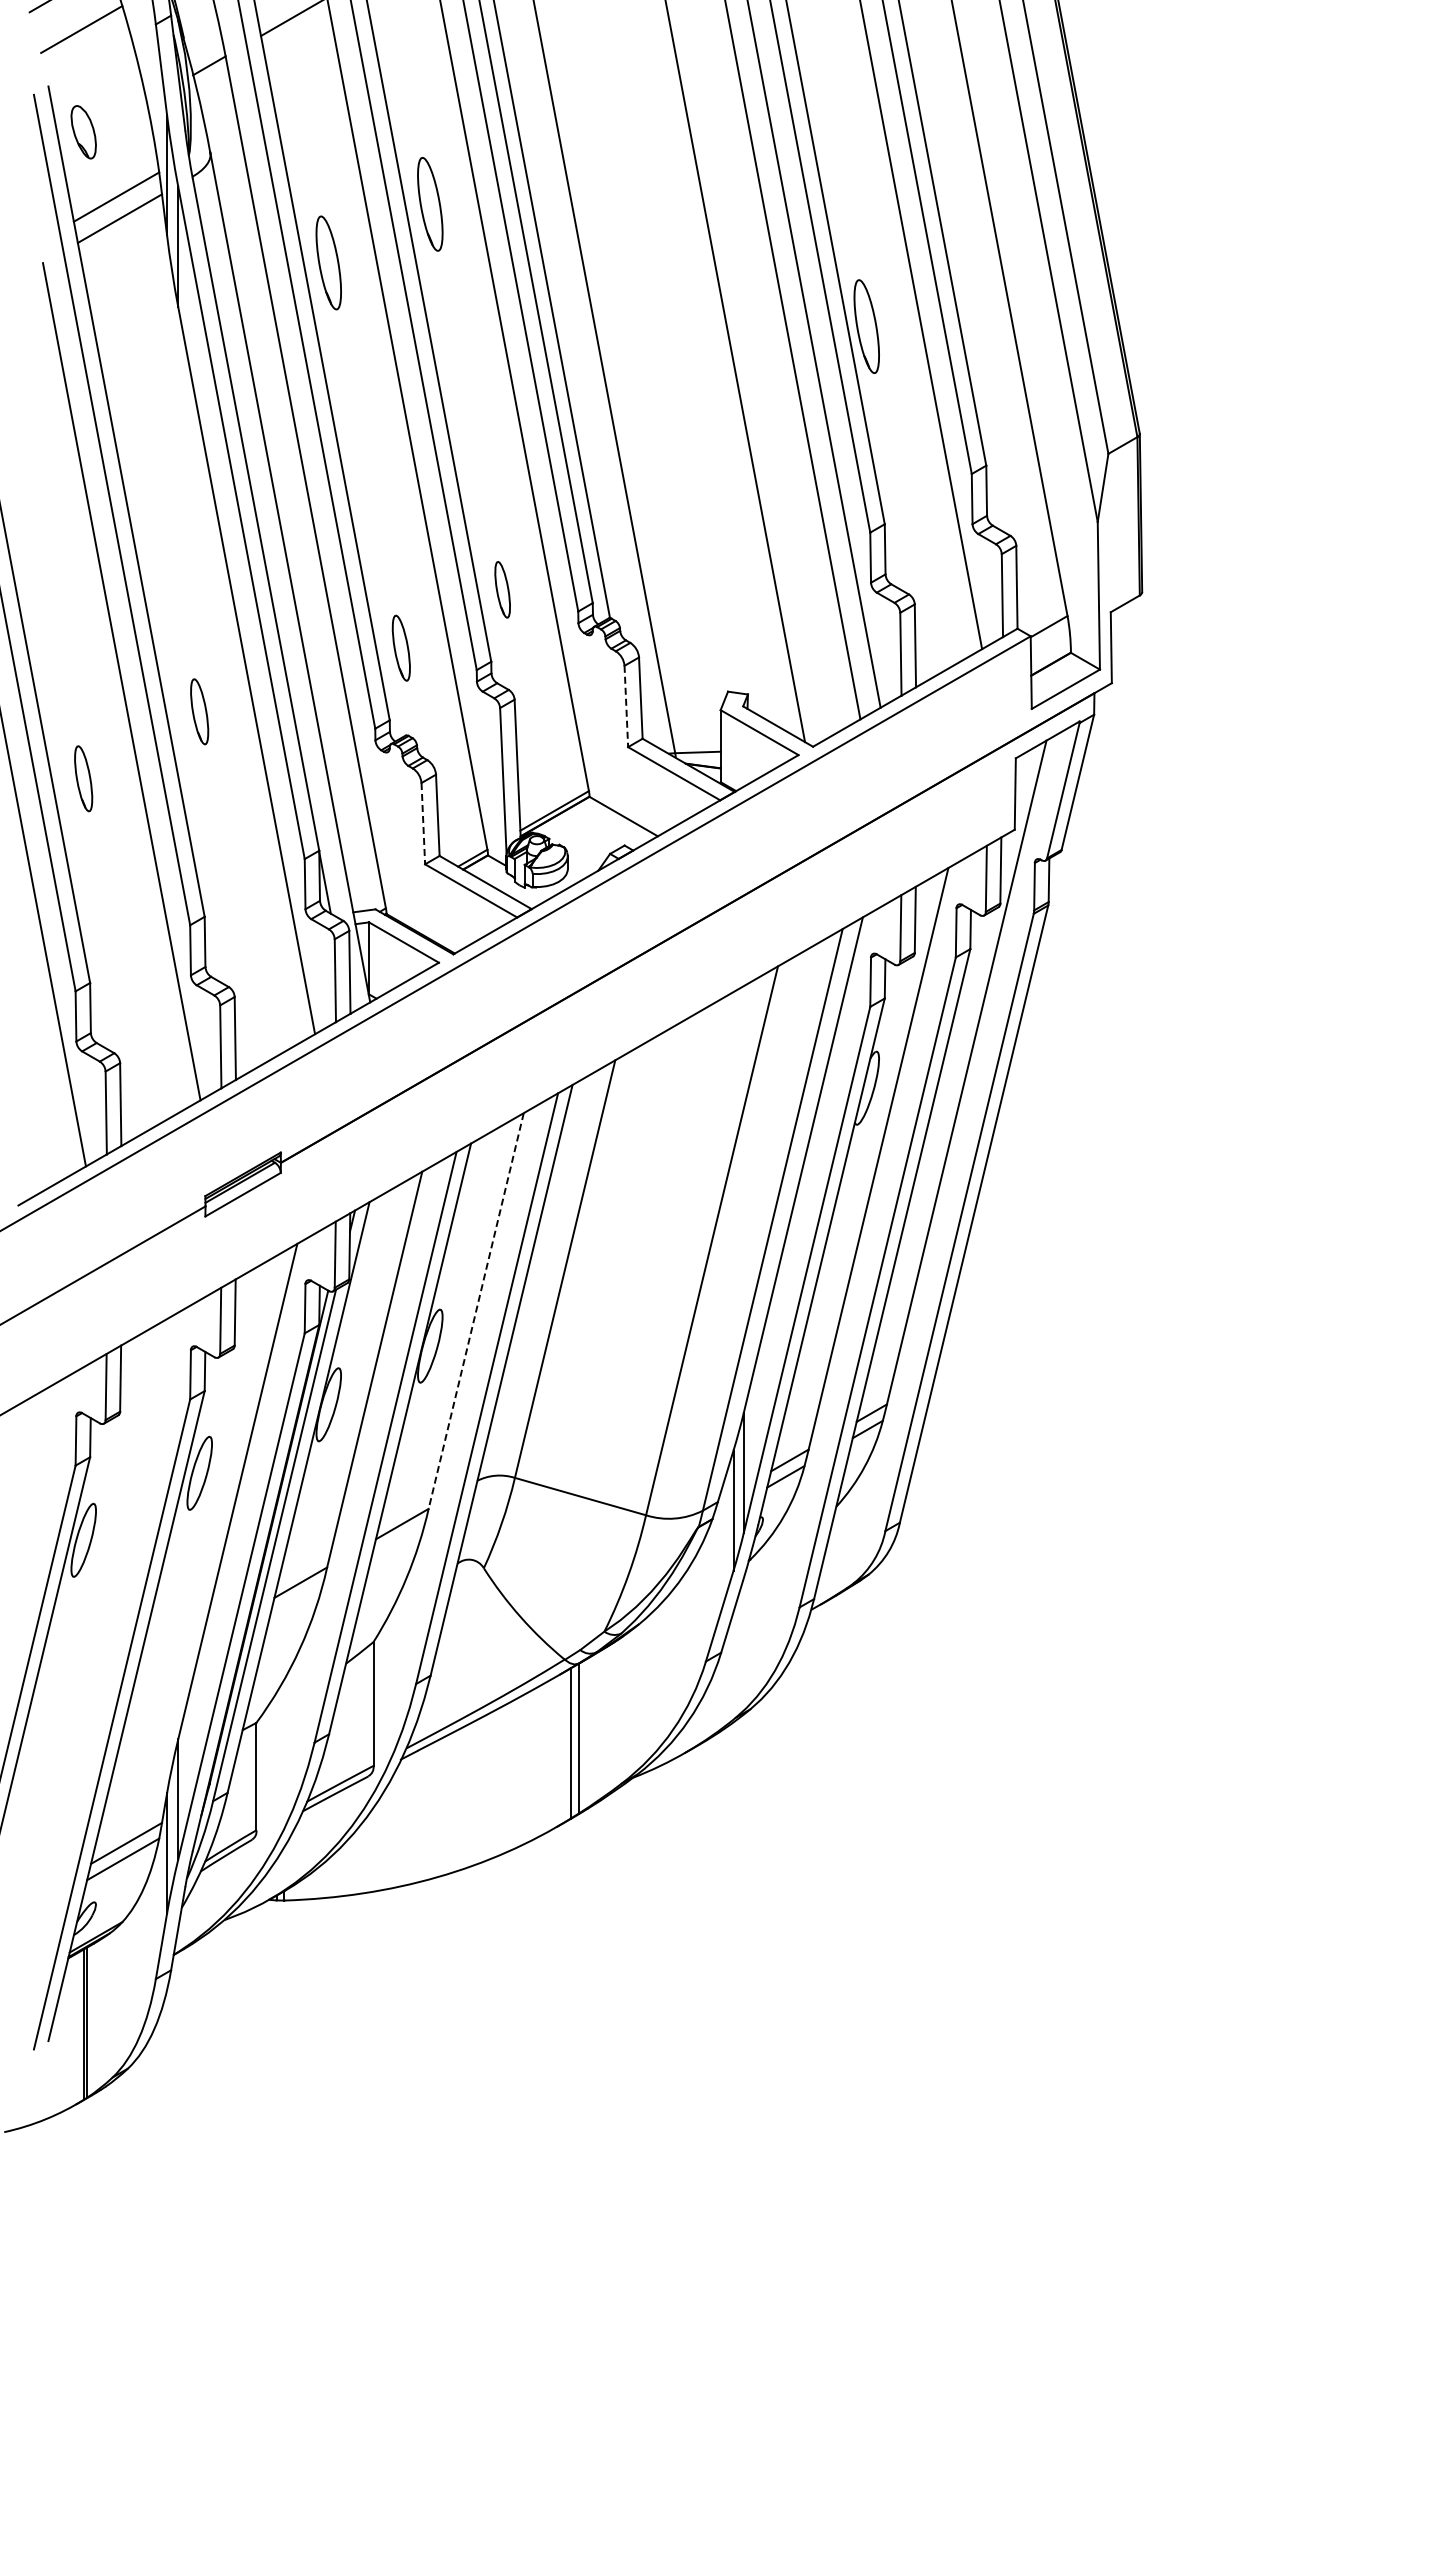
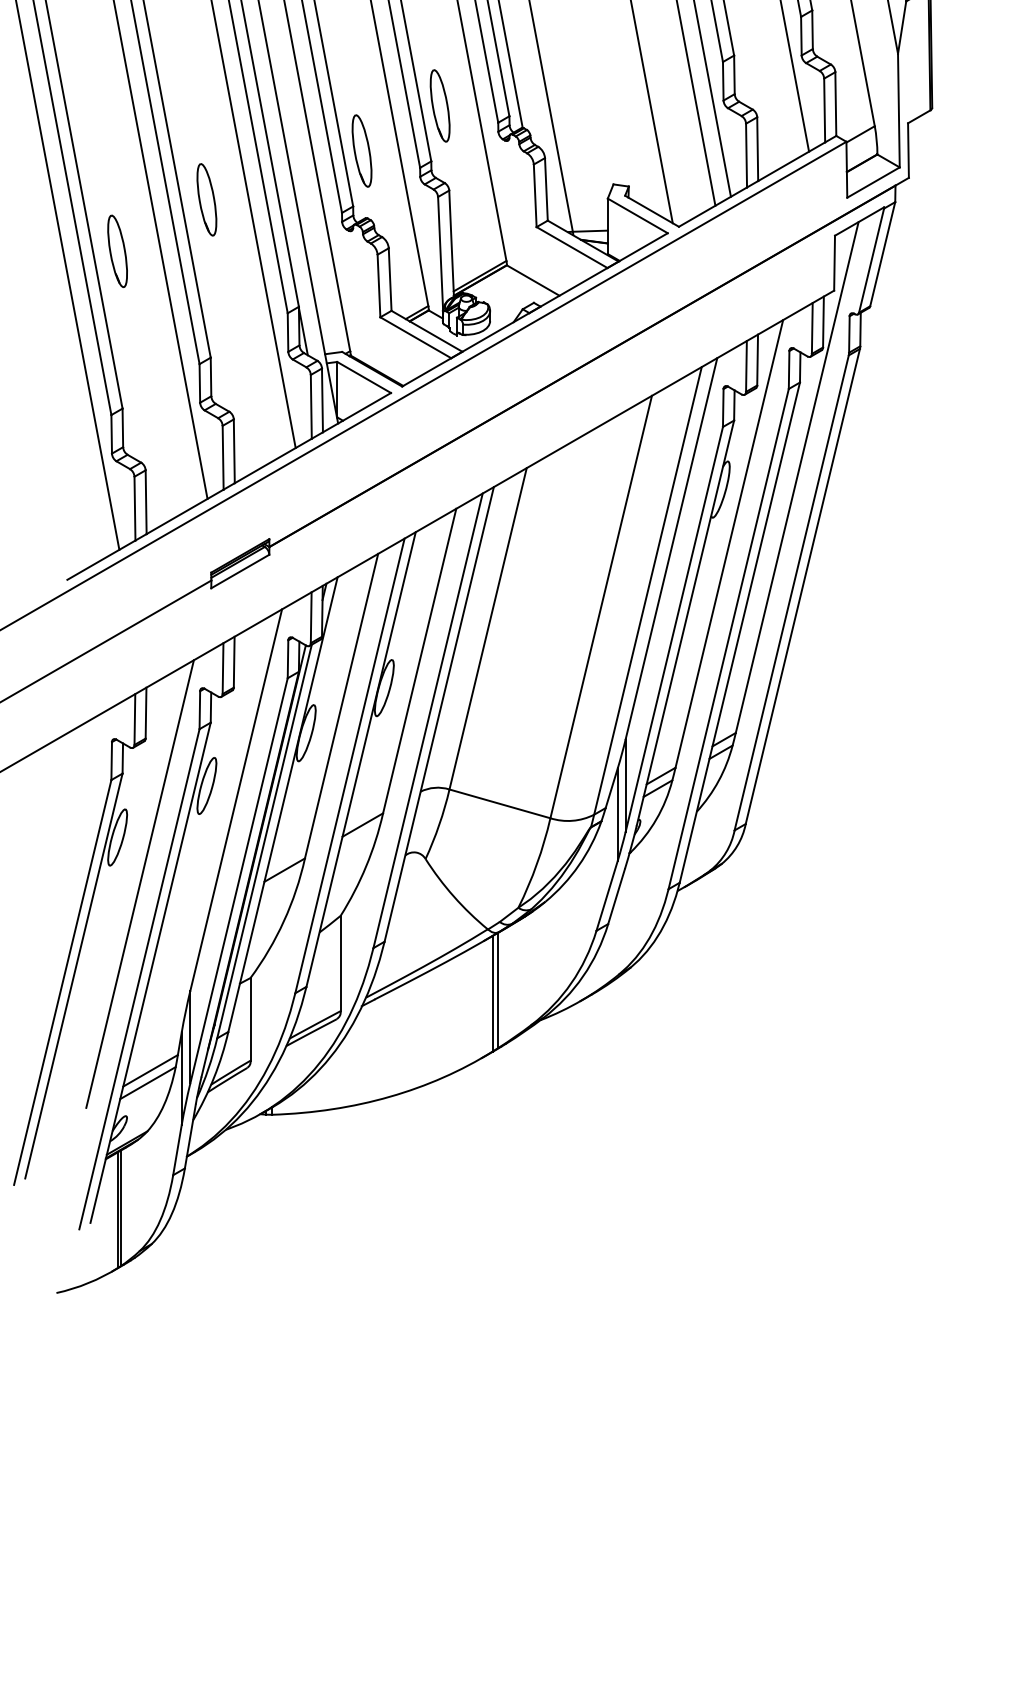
part: (502, 589) -> (439, 105), size x1.67
part: (401, 647) -> (362, 150), size x1.43
line: (626, 706) -> (535, 195), dashed -> solid
part: (199, 711) -> (206, 199), size x1.43
part: (83, 778) -> (117, 251), size x1.43
line: (423, 823) -> (379, 285), dashed -> solid
line: (476, 1311) -> (419, 661), dashed -> solid
line: (112, 1600) -> (139, 883), added

